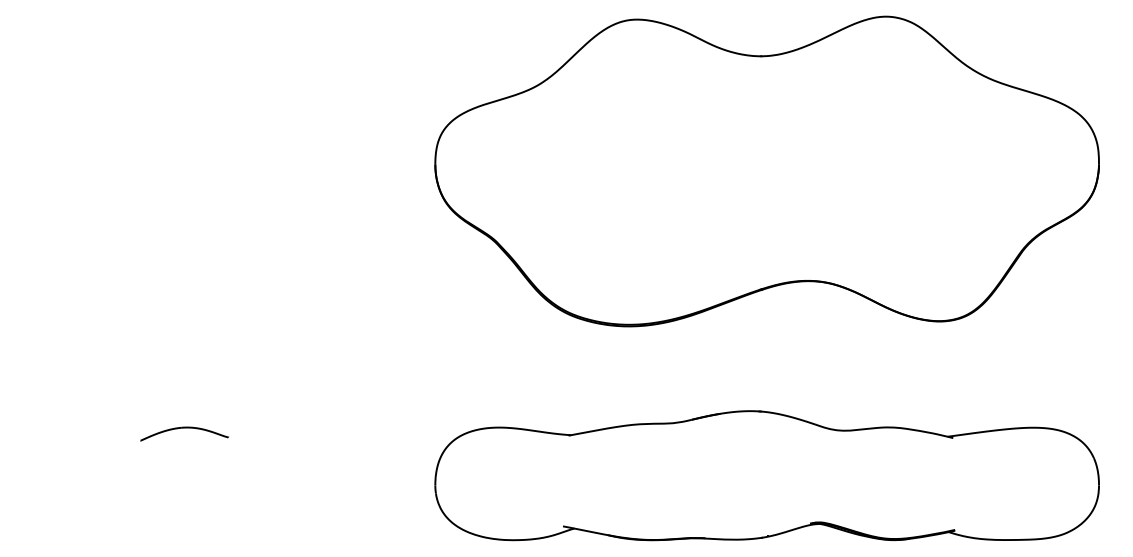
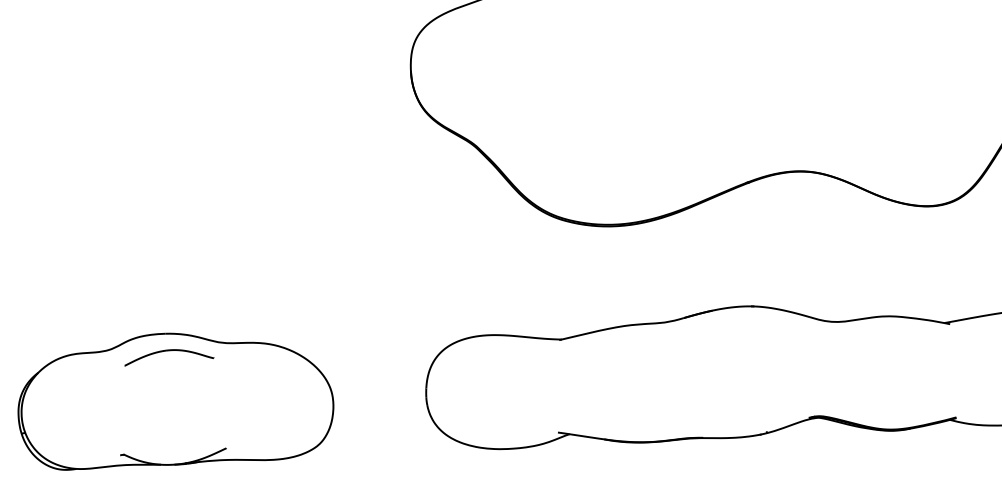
part: (188, 475) -> (175, 398), added

